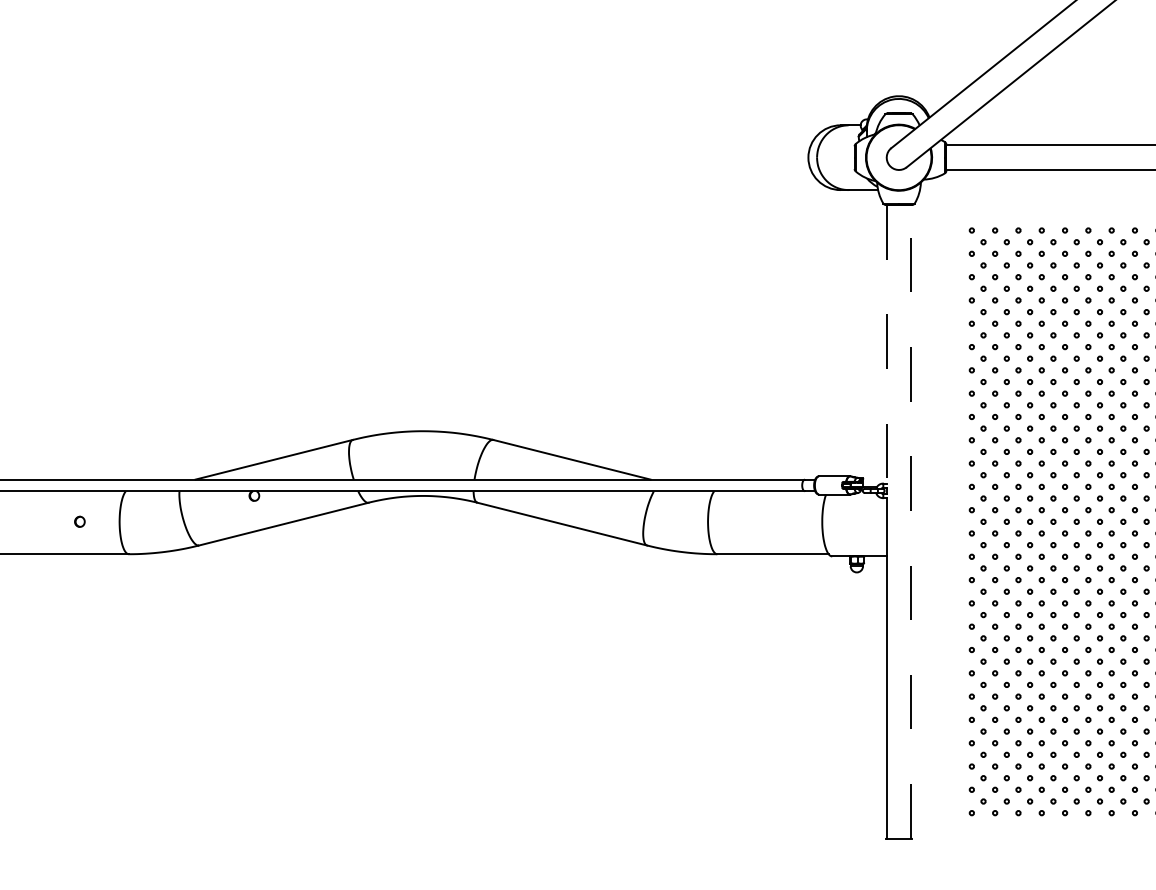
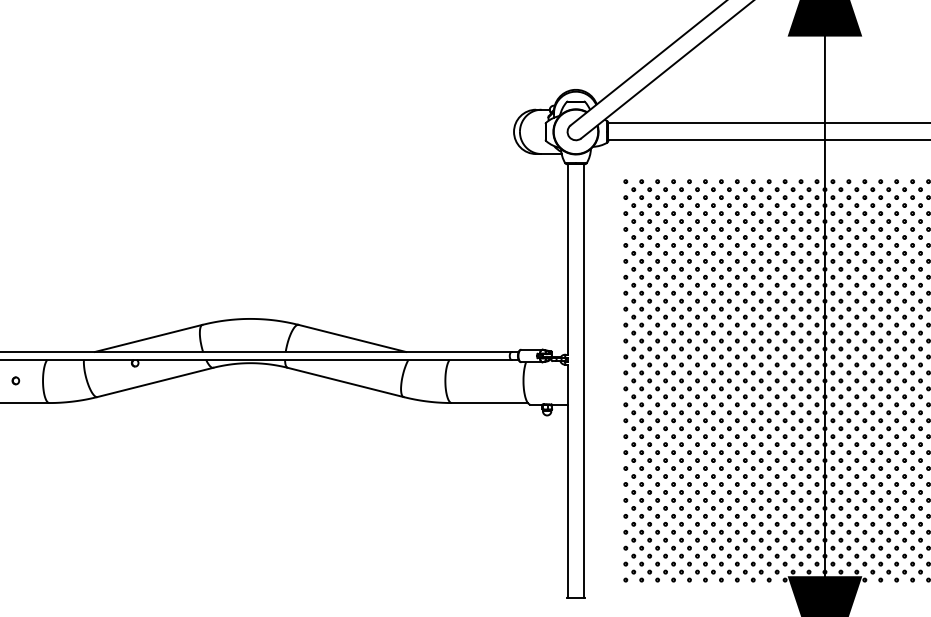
line: (886, 345) -> (567, 260), dashed -> solid
line: (911, 521) -> (584, 380), dashed -> solid

